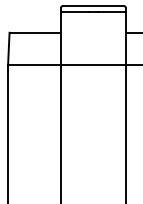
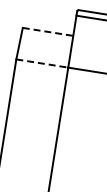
line: (35, 32) -> (48, 31), solid -> dashed
line: (35, 65) -> (43, 64), solid -> dashed

